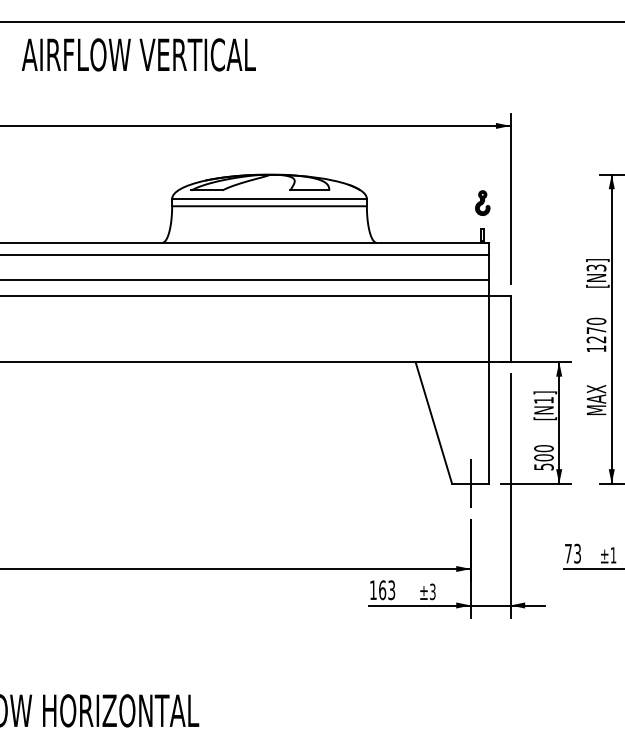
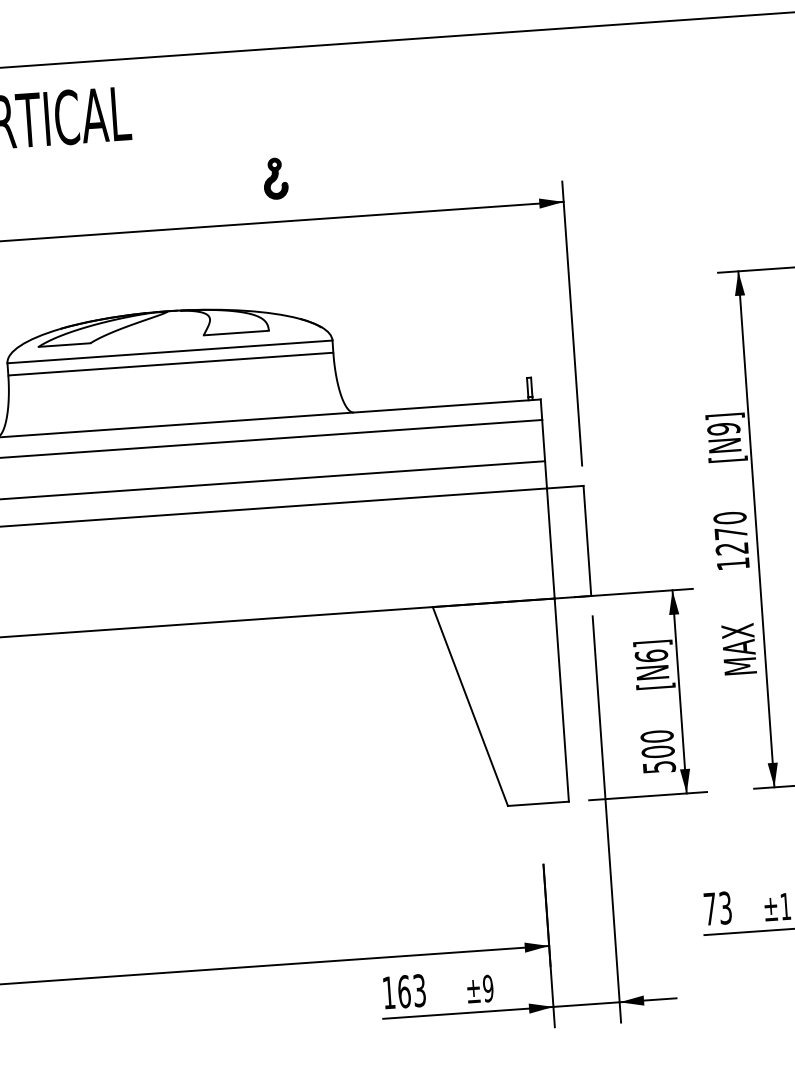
part: (482, 202) -> (275, 177), moved
text: (596, 267) -> (723, 428), [N3] -> [N9]
text: (543, 399) -> (650, 654), [N1] -> [N6]
line: (470, 483) -> (538, 803), removed
text: (432, 591) -> (487, 988), ±3 -> ±9

